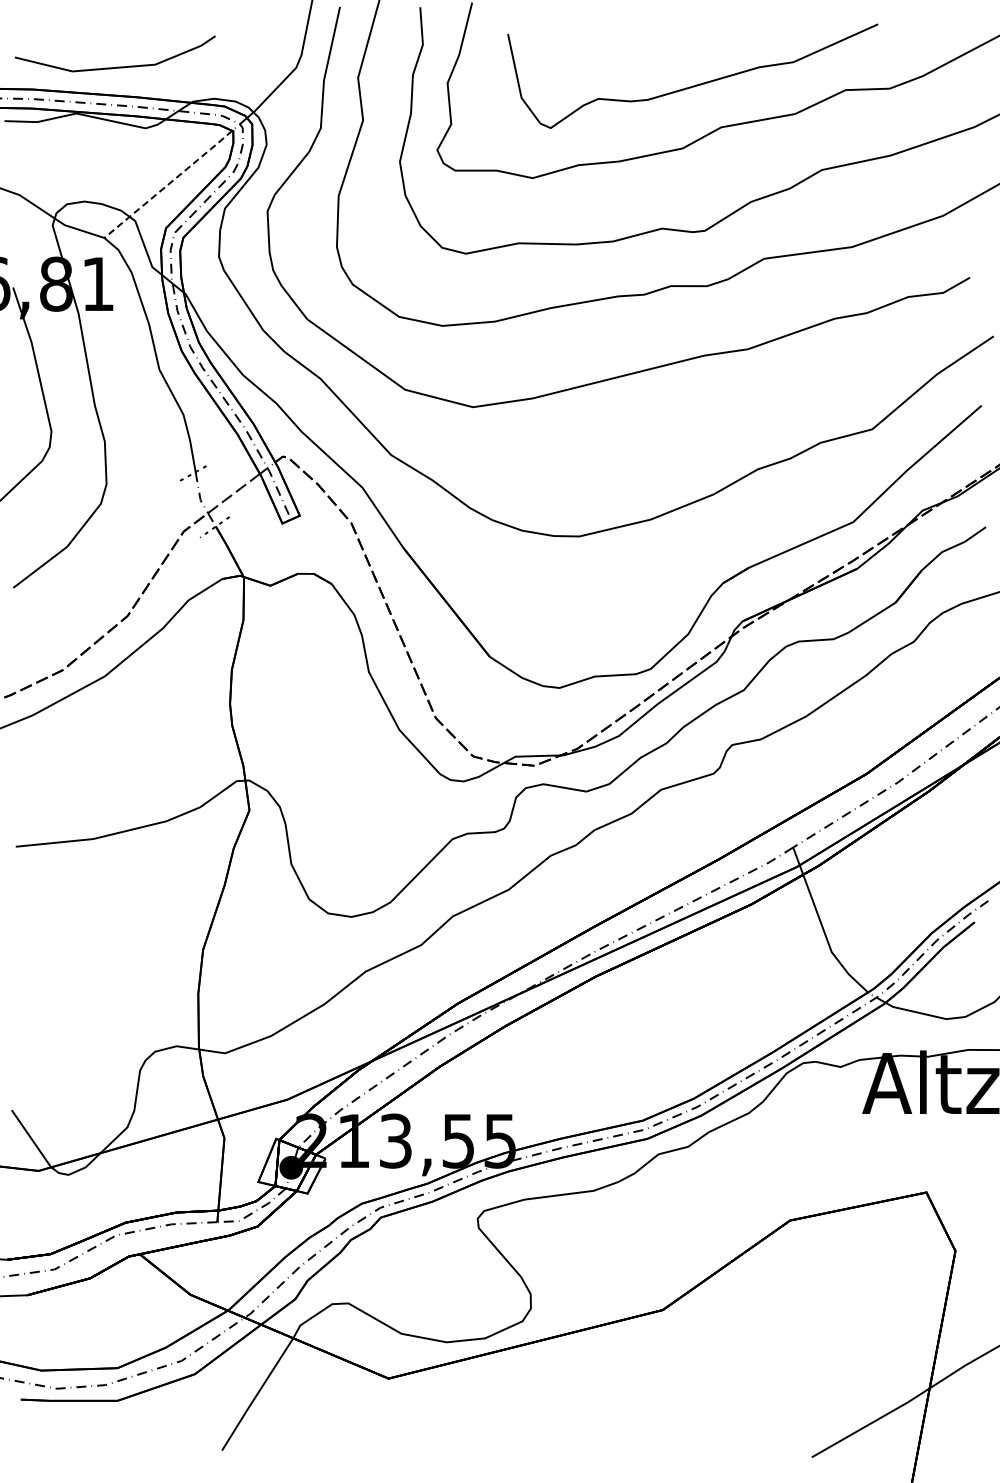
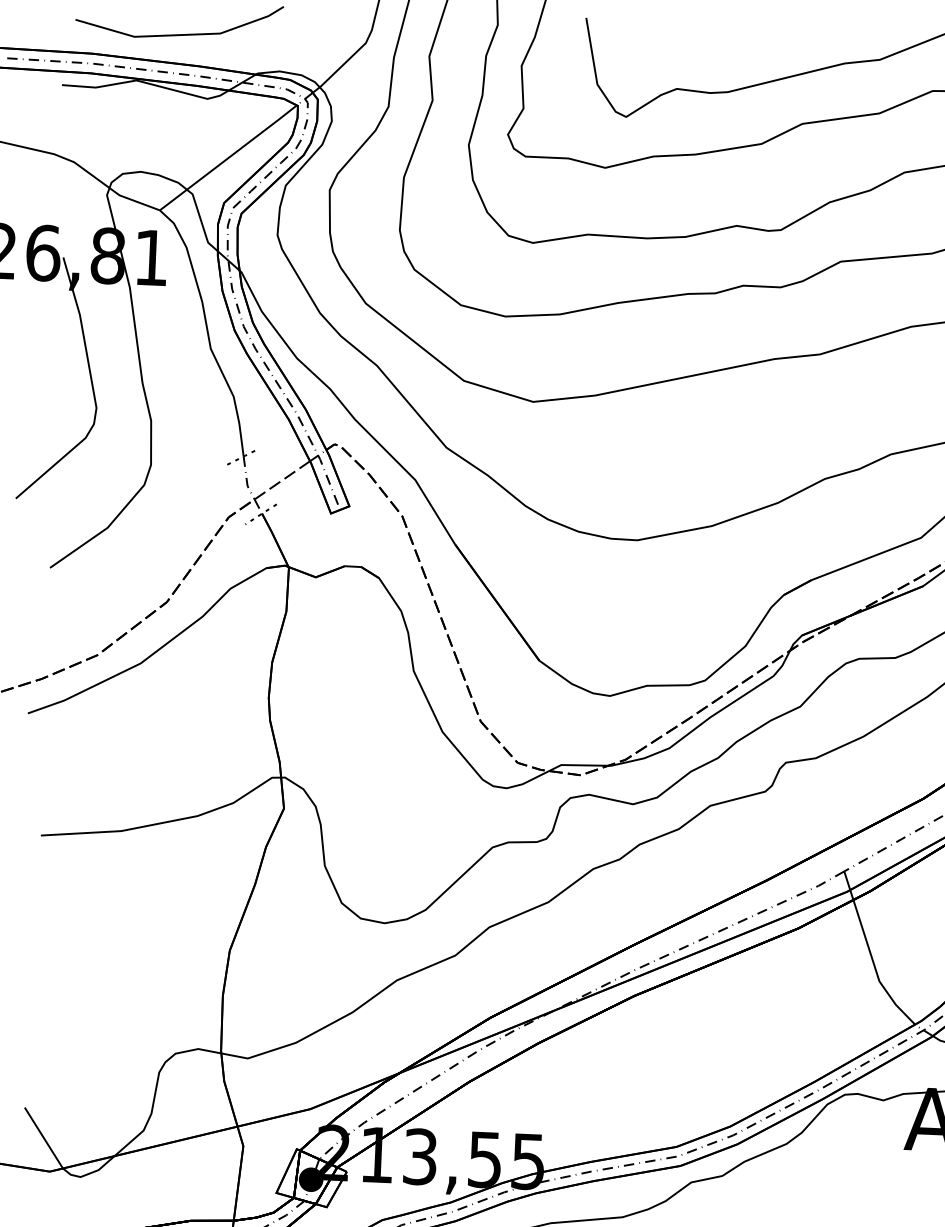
line: (168, 184) -> (228, 157), dashed -> solid

